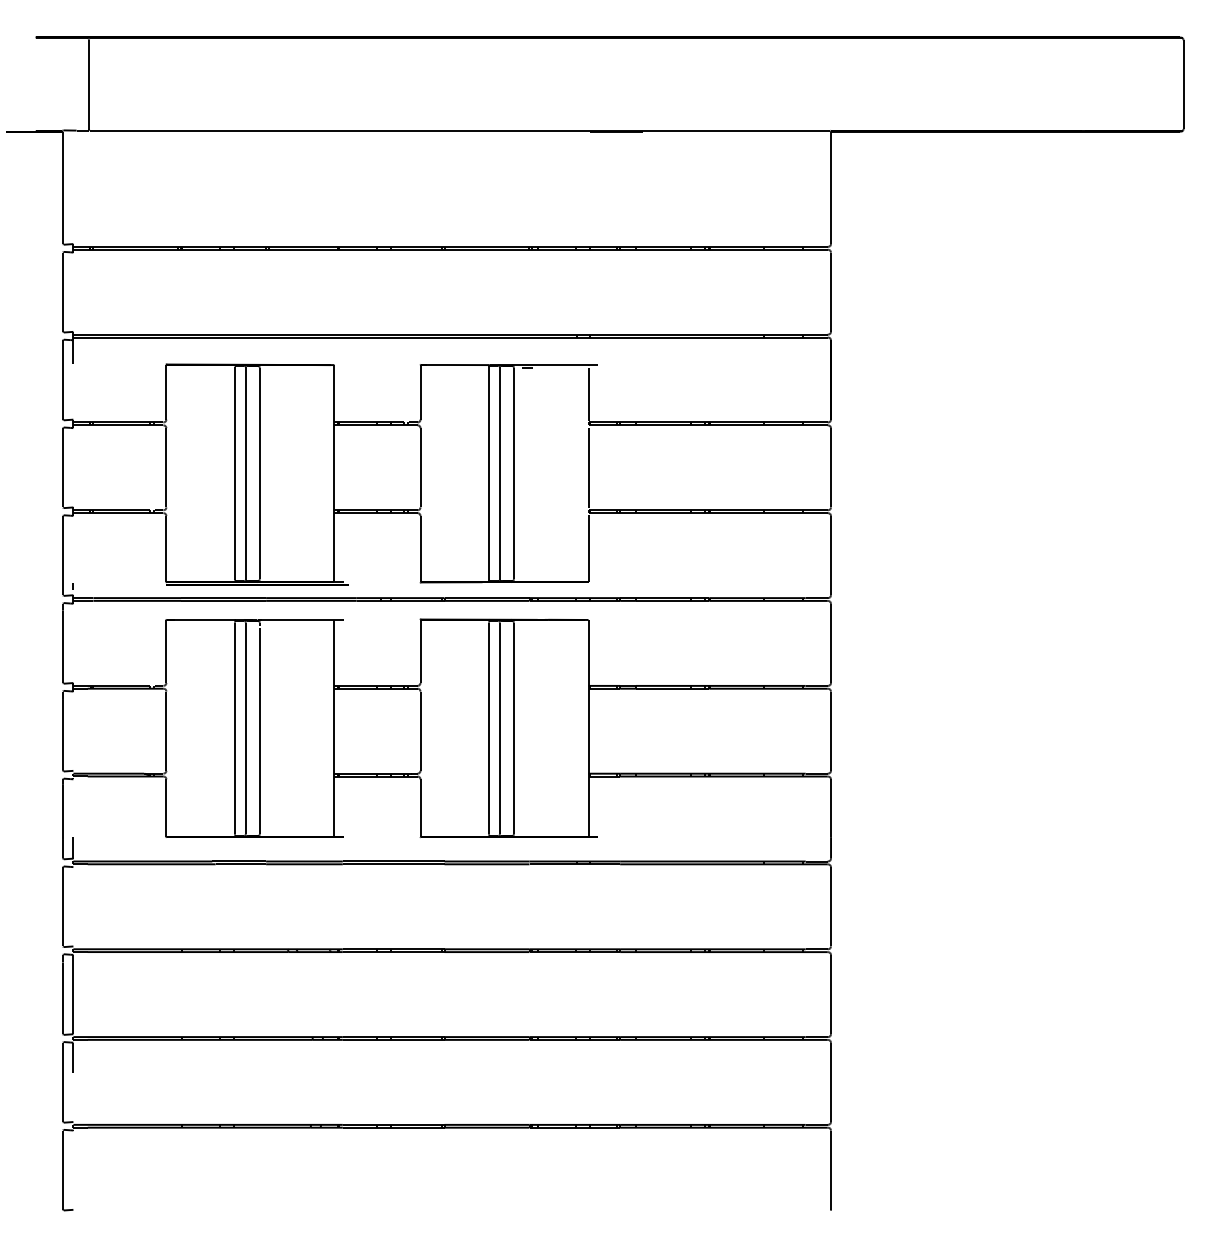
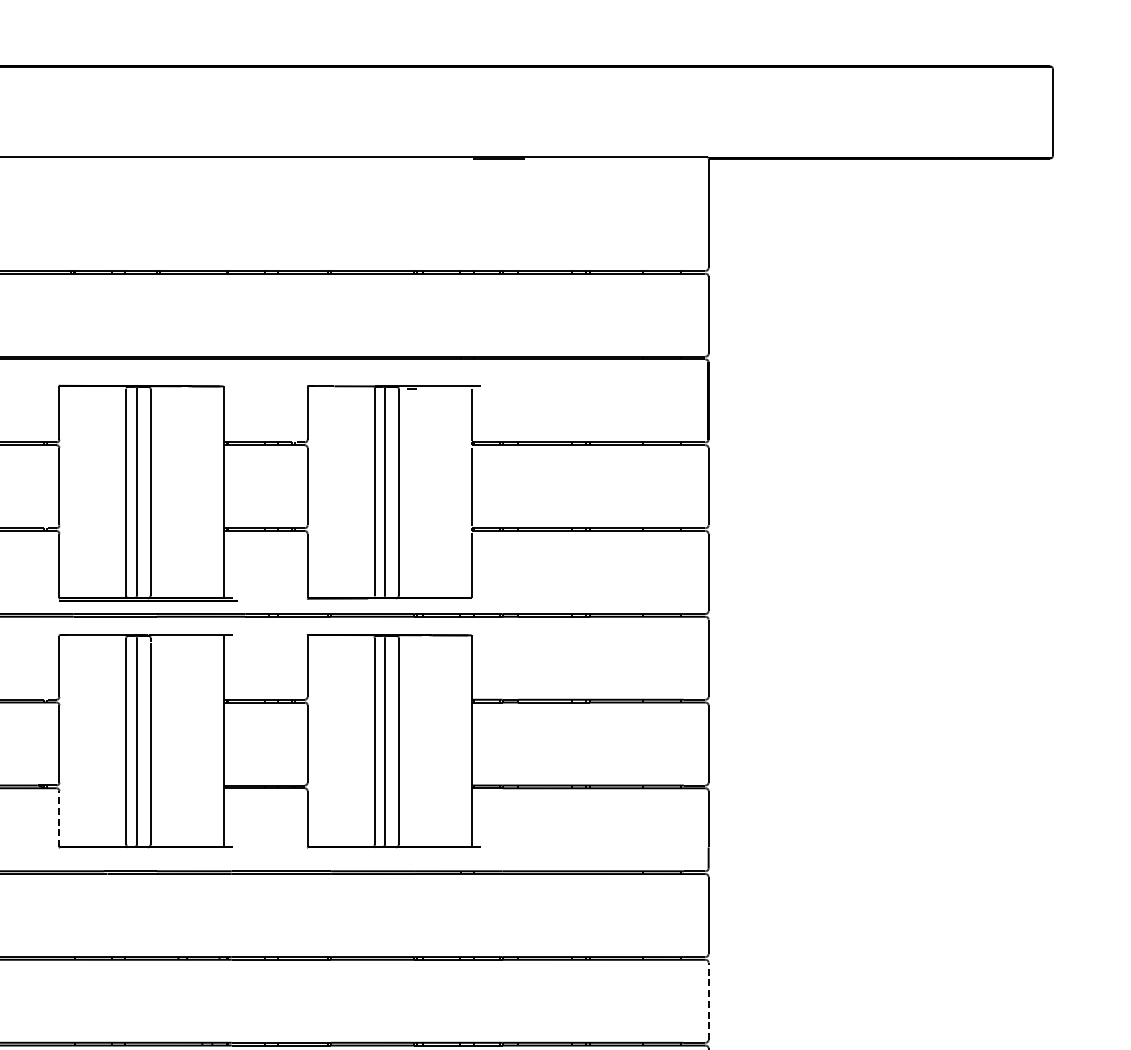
line: (166, 808) -> (59, 819), solid -> dashed
line: (831, 994) -> (709, 1001), solid -> dashed

